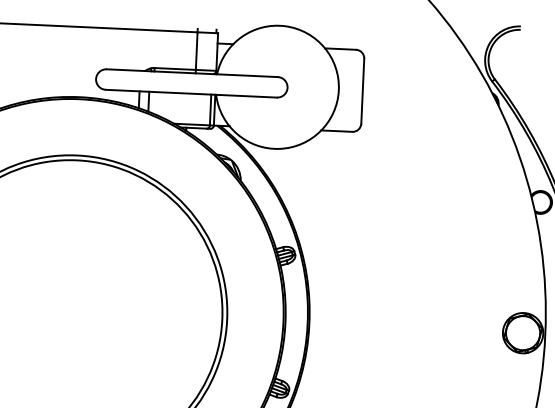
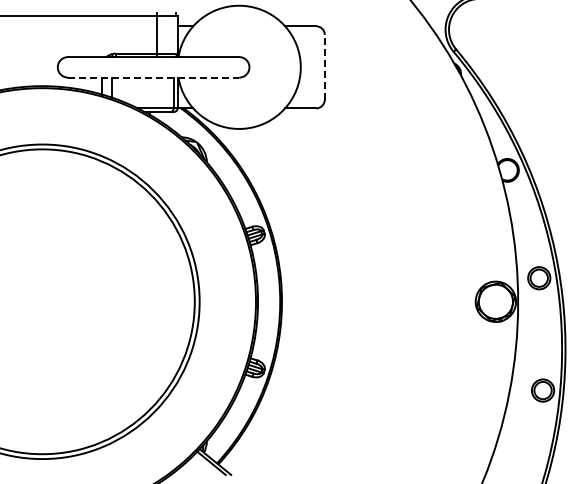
line: (362, 91) -> (324, 67), solid -> dashed
line: (191, 93) -> (153, 77), solid -> dashed

